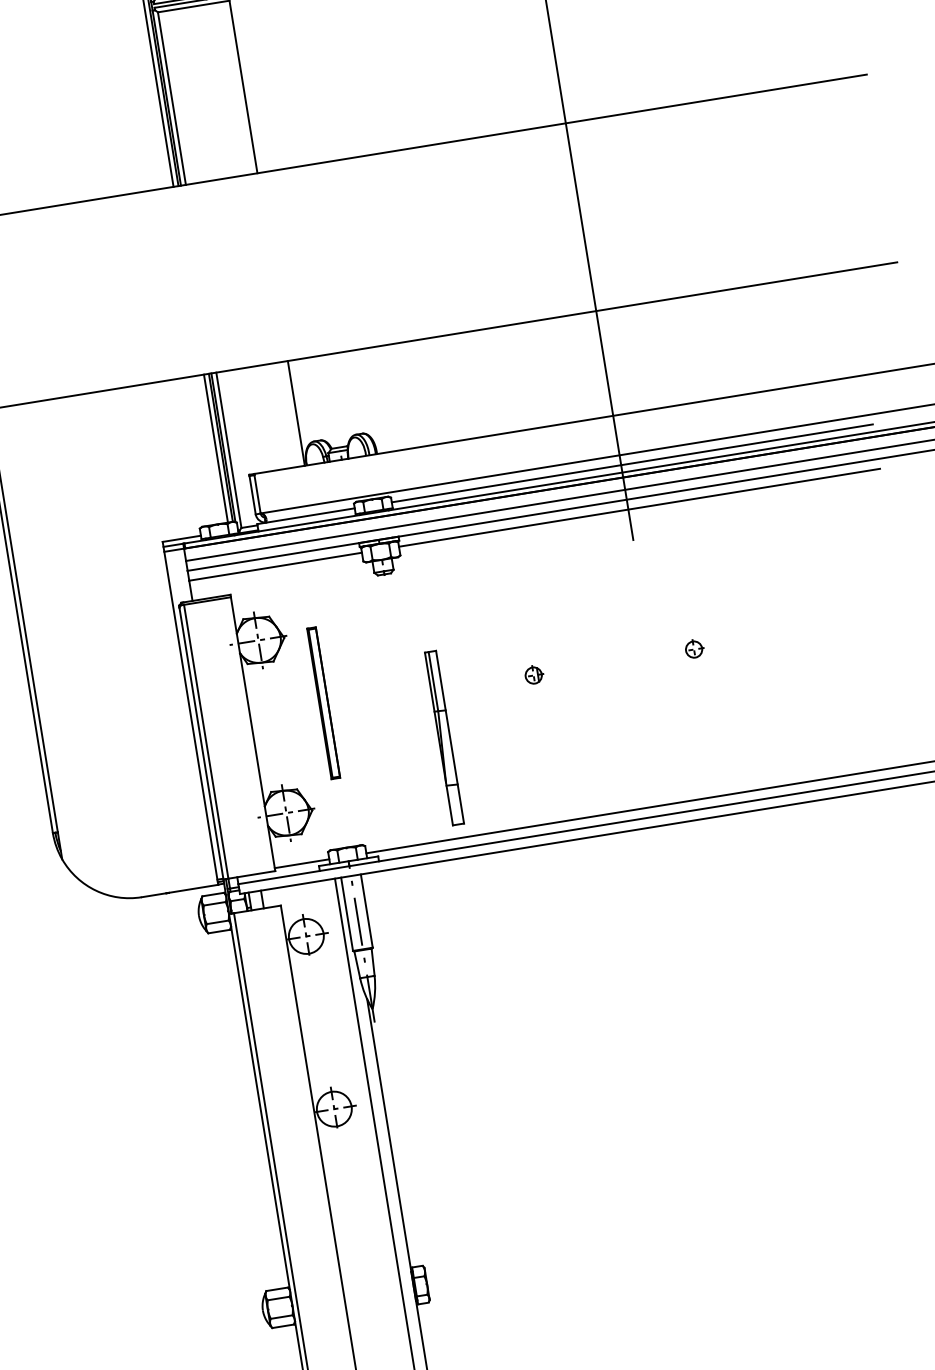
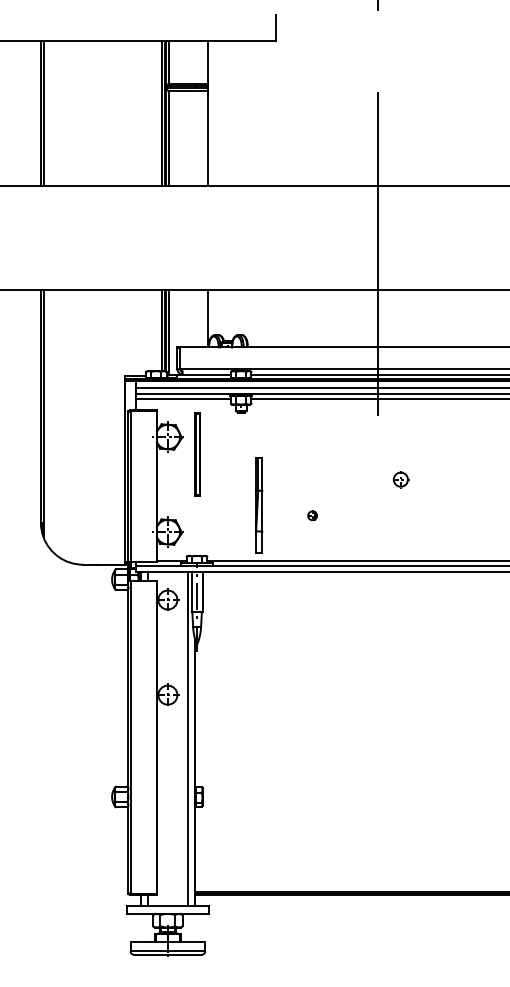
part: (693, 649) -> (400, 479), size x1.6
part: (533, 675) -> (312, 515), moved
part: (323, 703) -> (197, 454), moved

